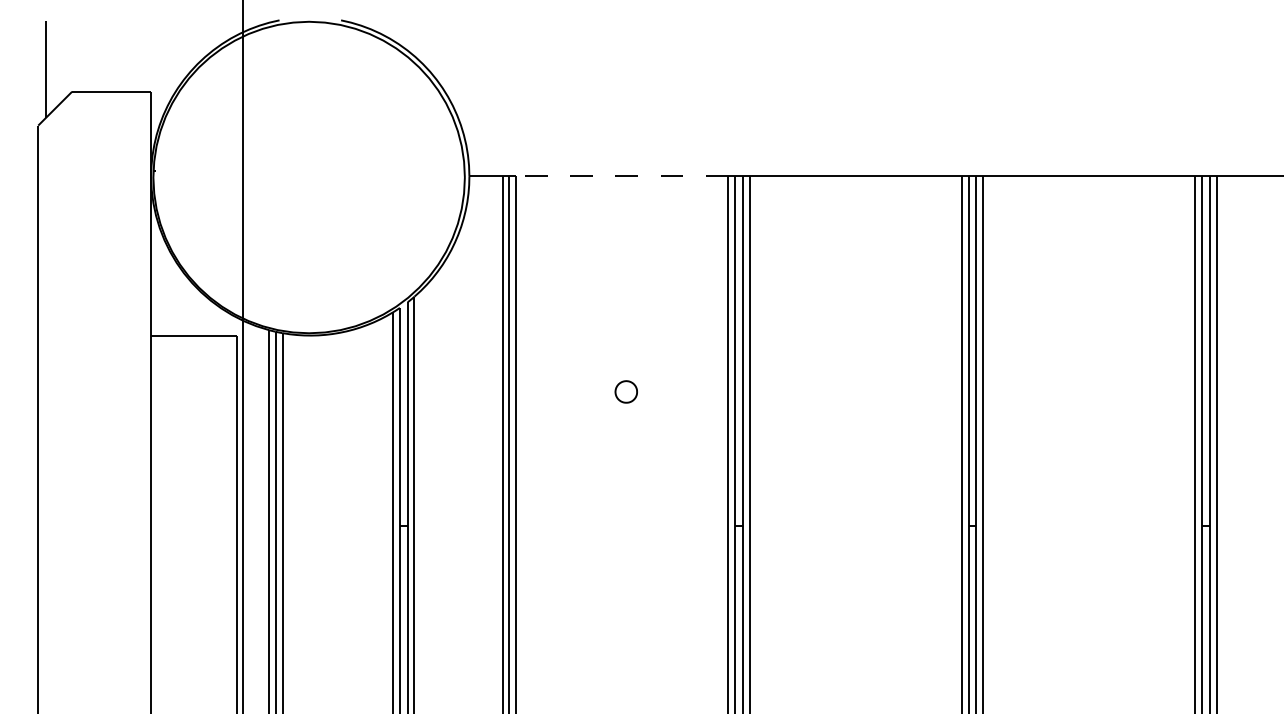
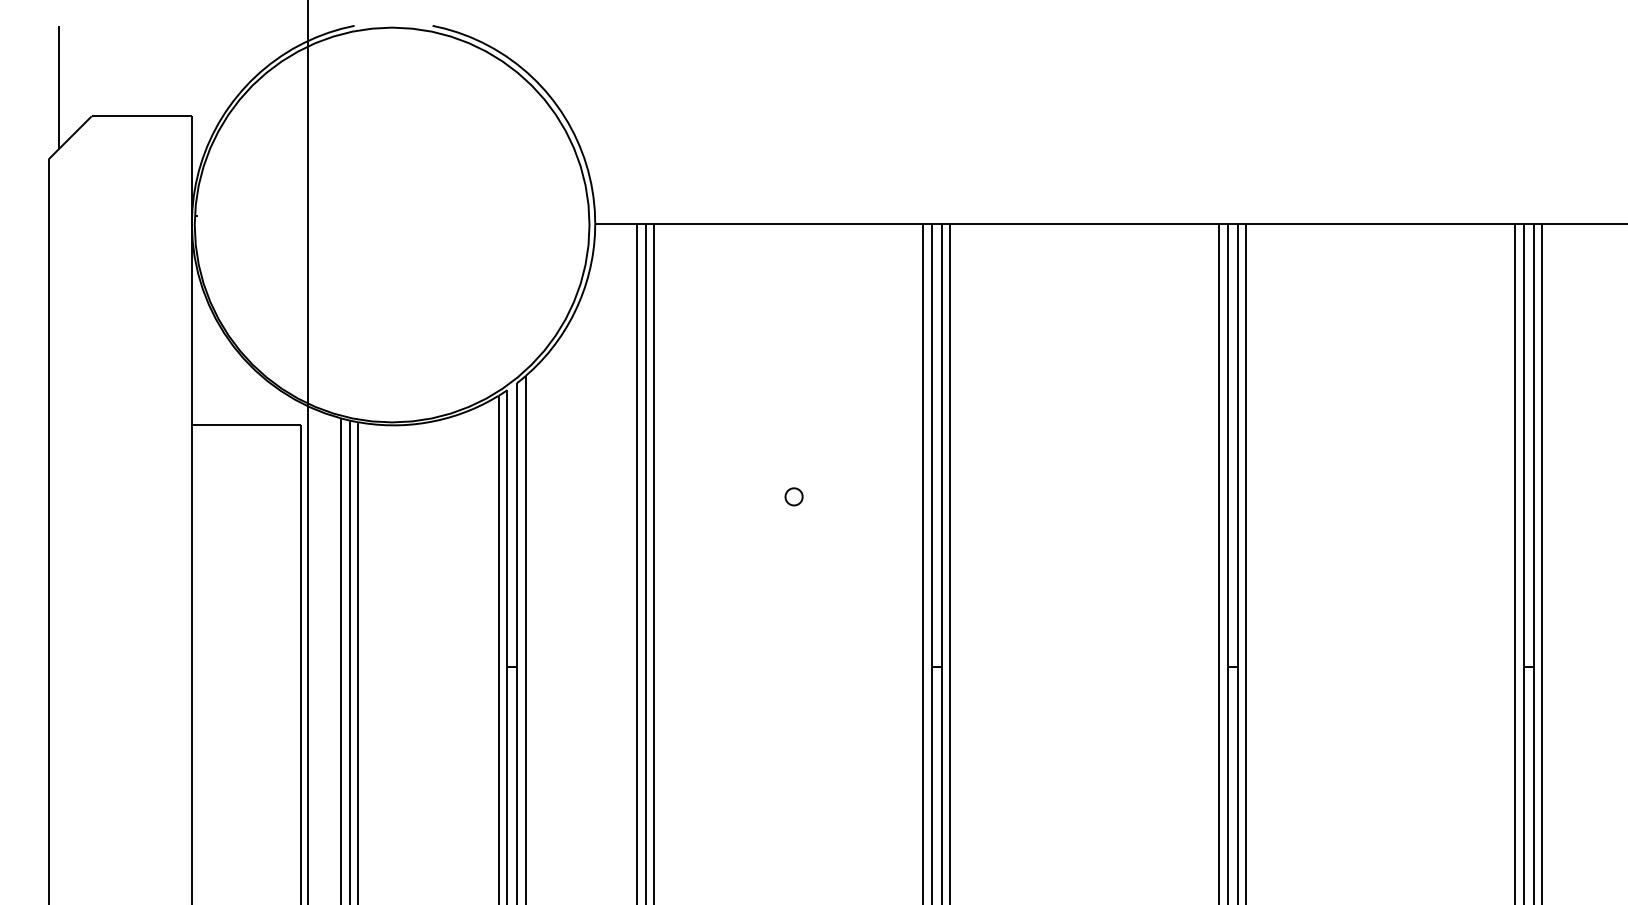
line: (621, 176) -> (788, 223), dashed -> solid
part: (625, 391) -> (793, 496), size x0.62

